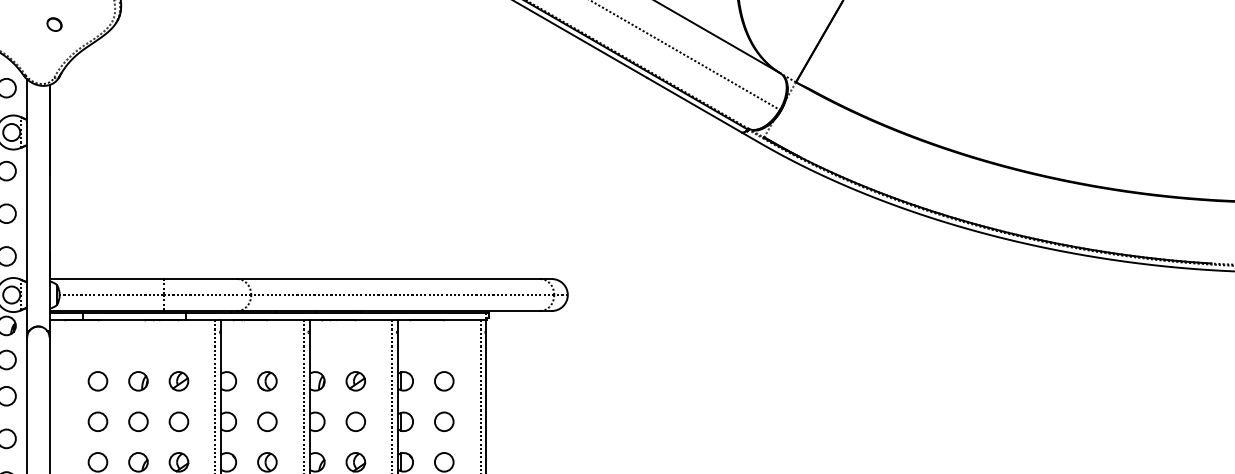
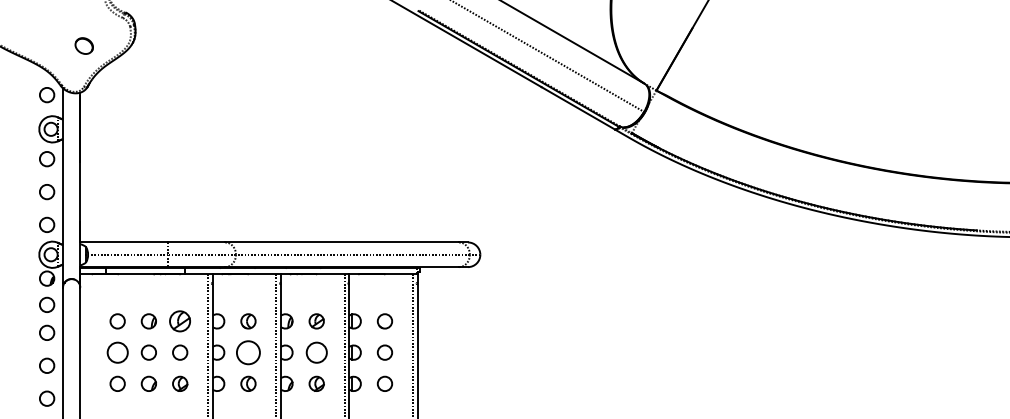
part: (53, 23) -> (83, 45), size x1.6
part: (179, 381) -> (180, 321), size x1.4
circle: (97, 421) -> (117, 352), size x1.4
circle: (267, 421) -> (248, 352), size x1.6
circle: (355, 421) -> (316, 352), size x1.4

